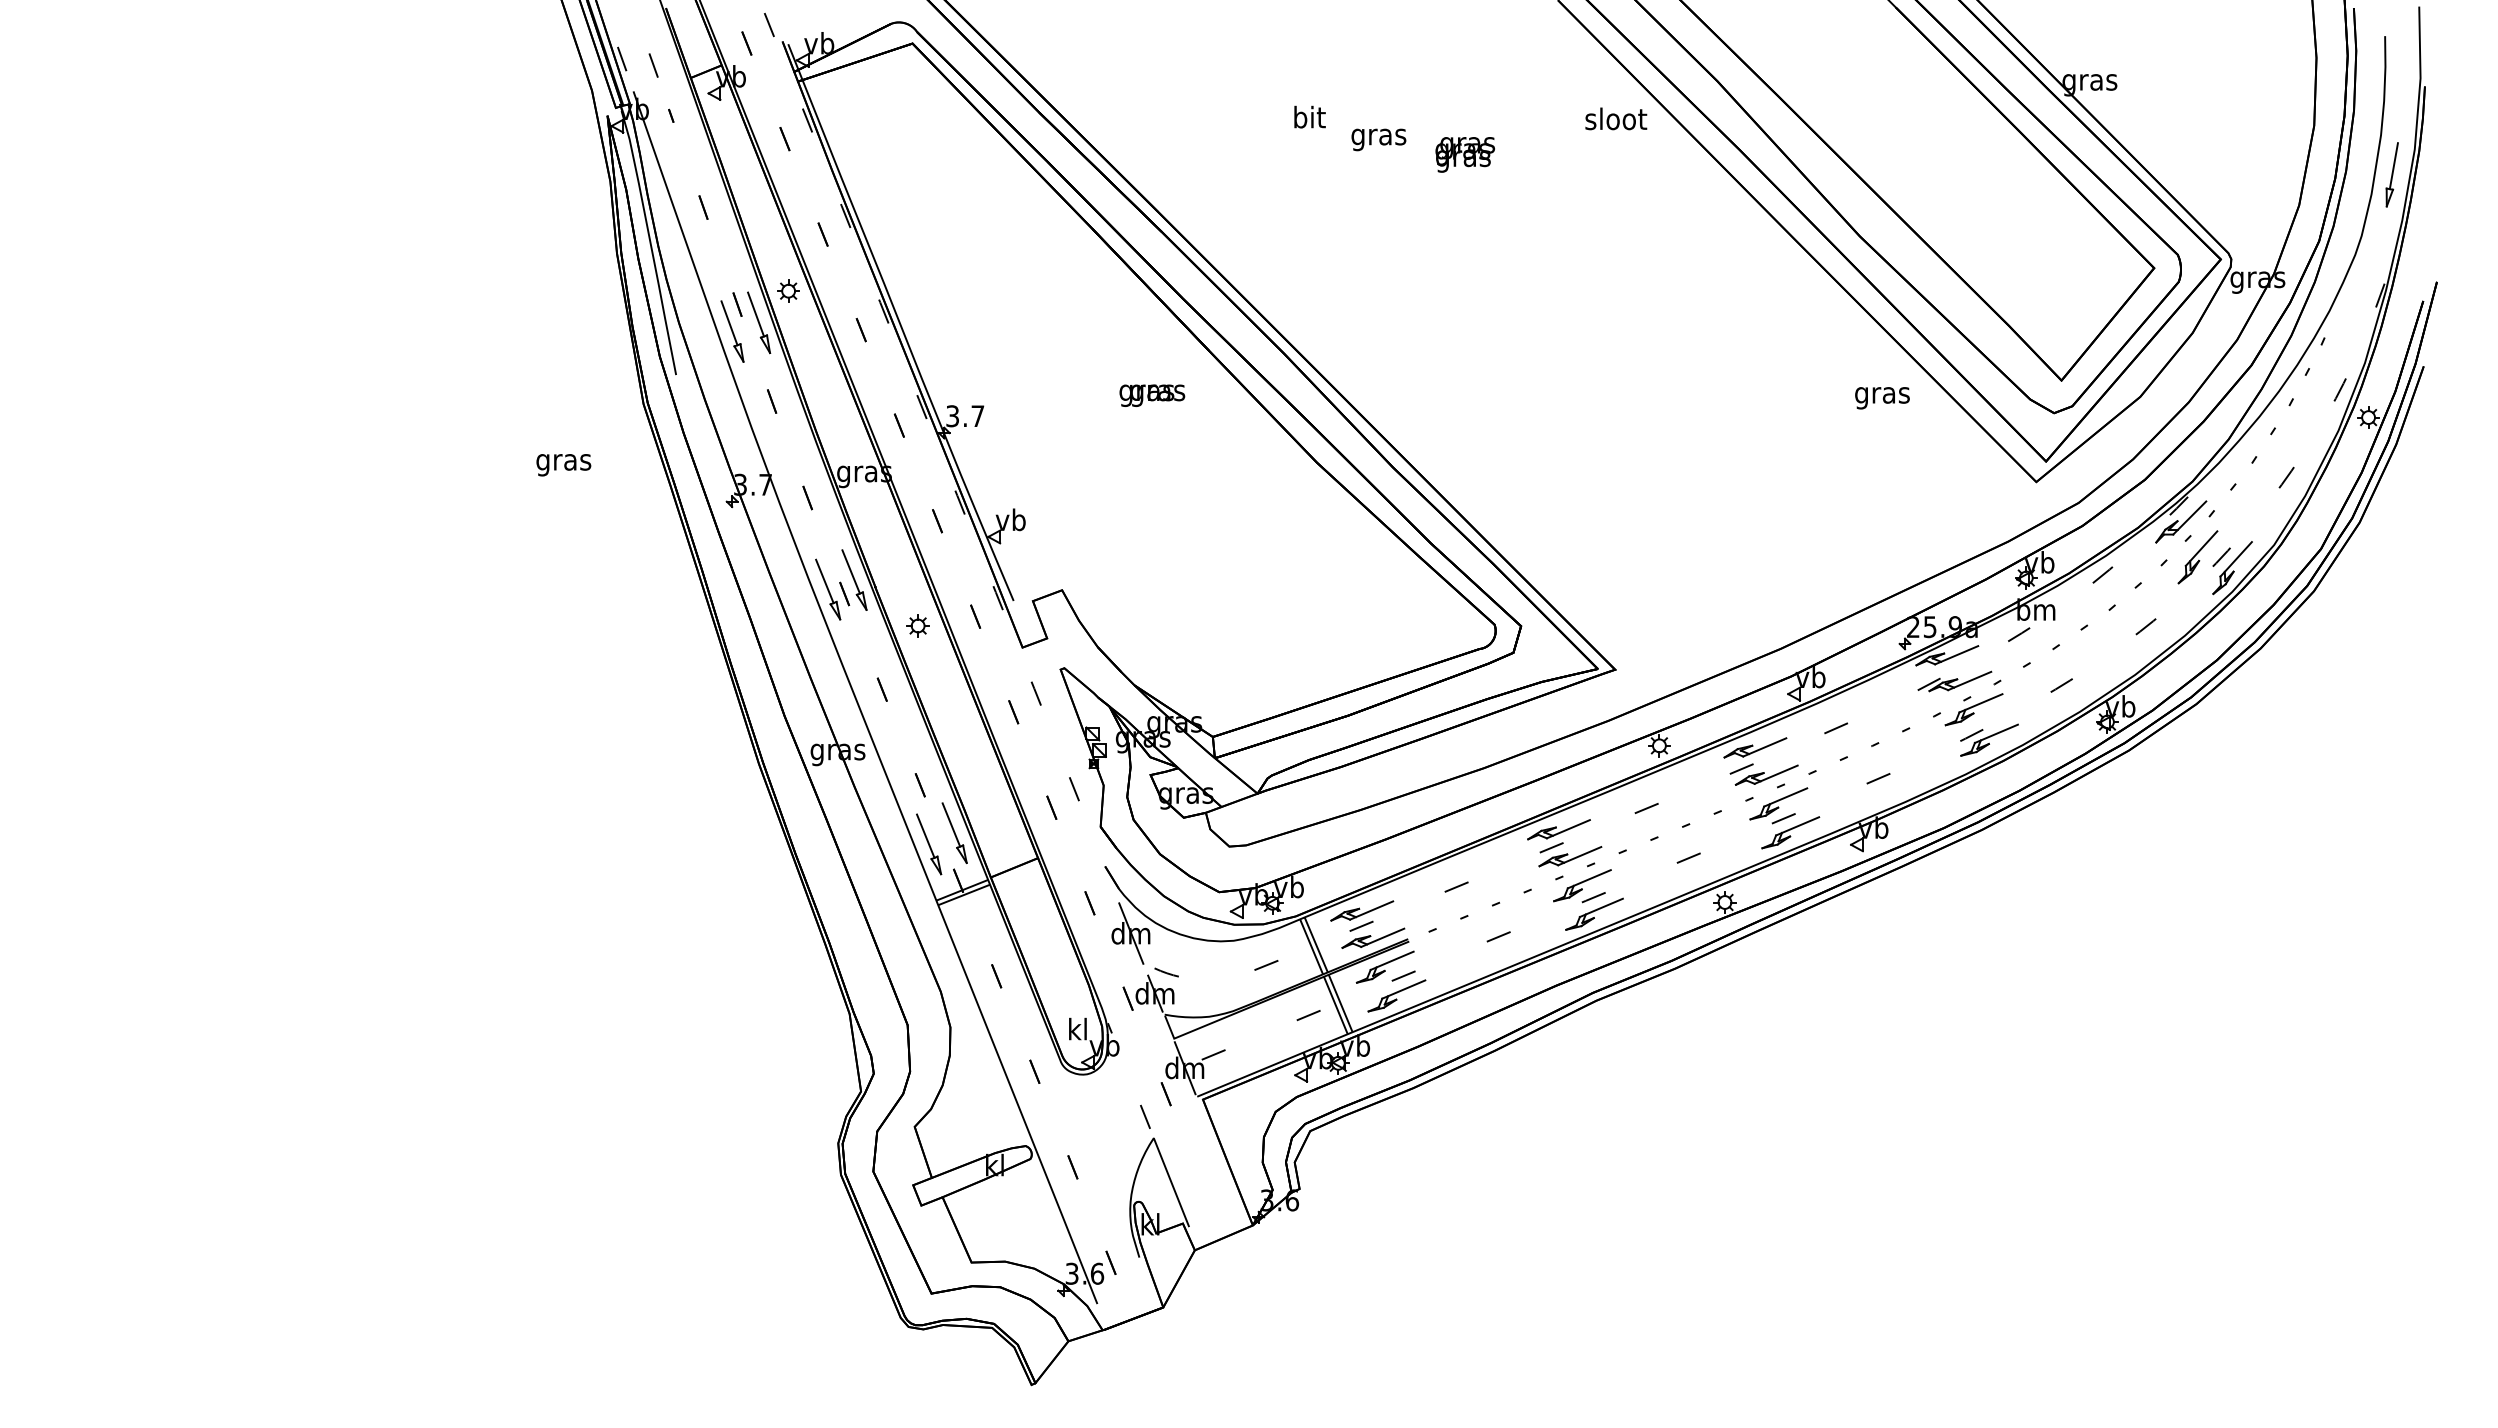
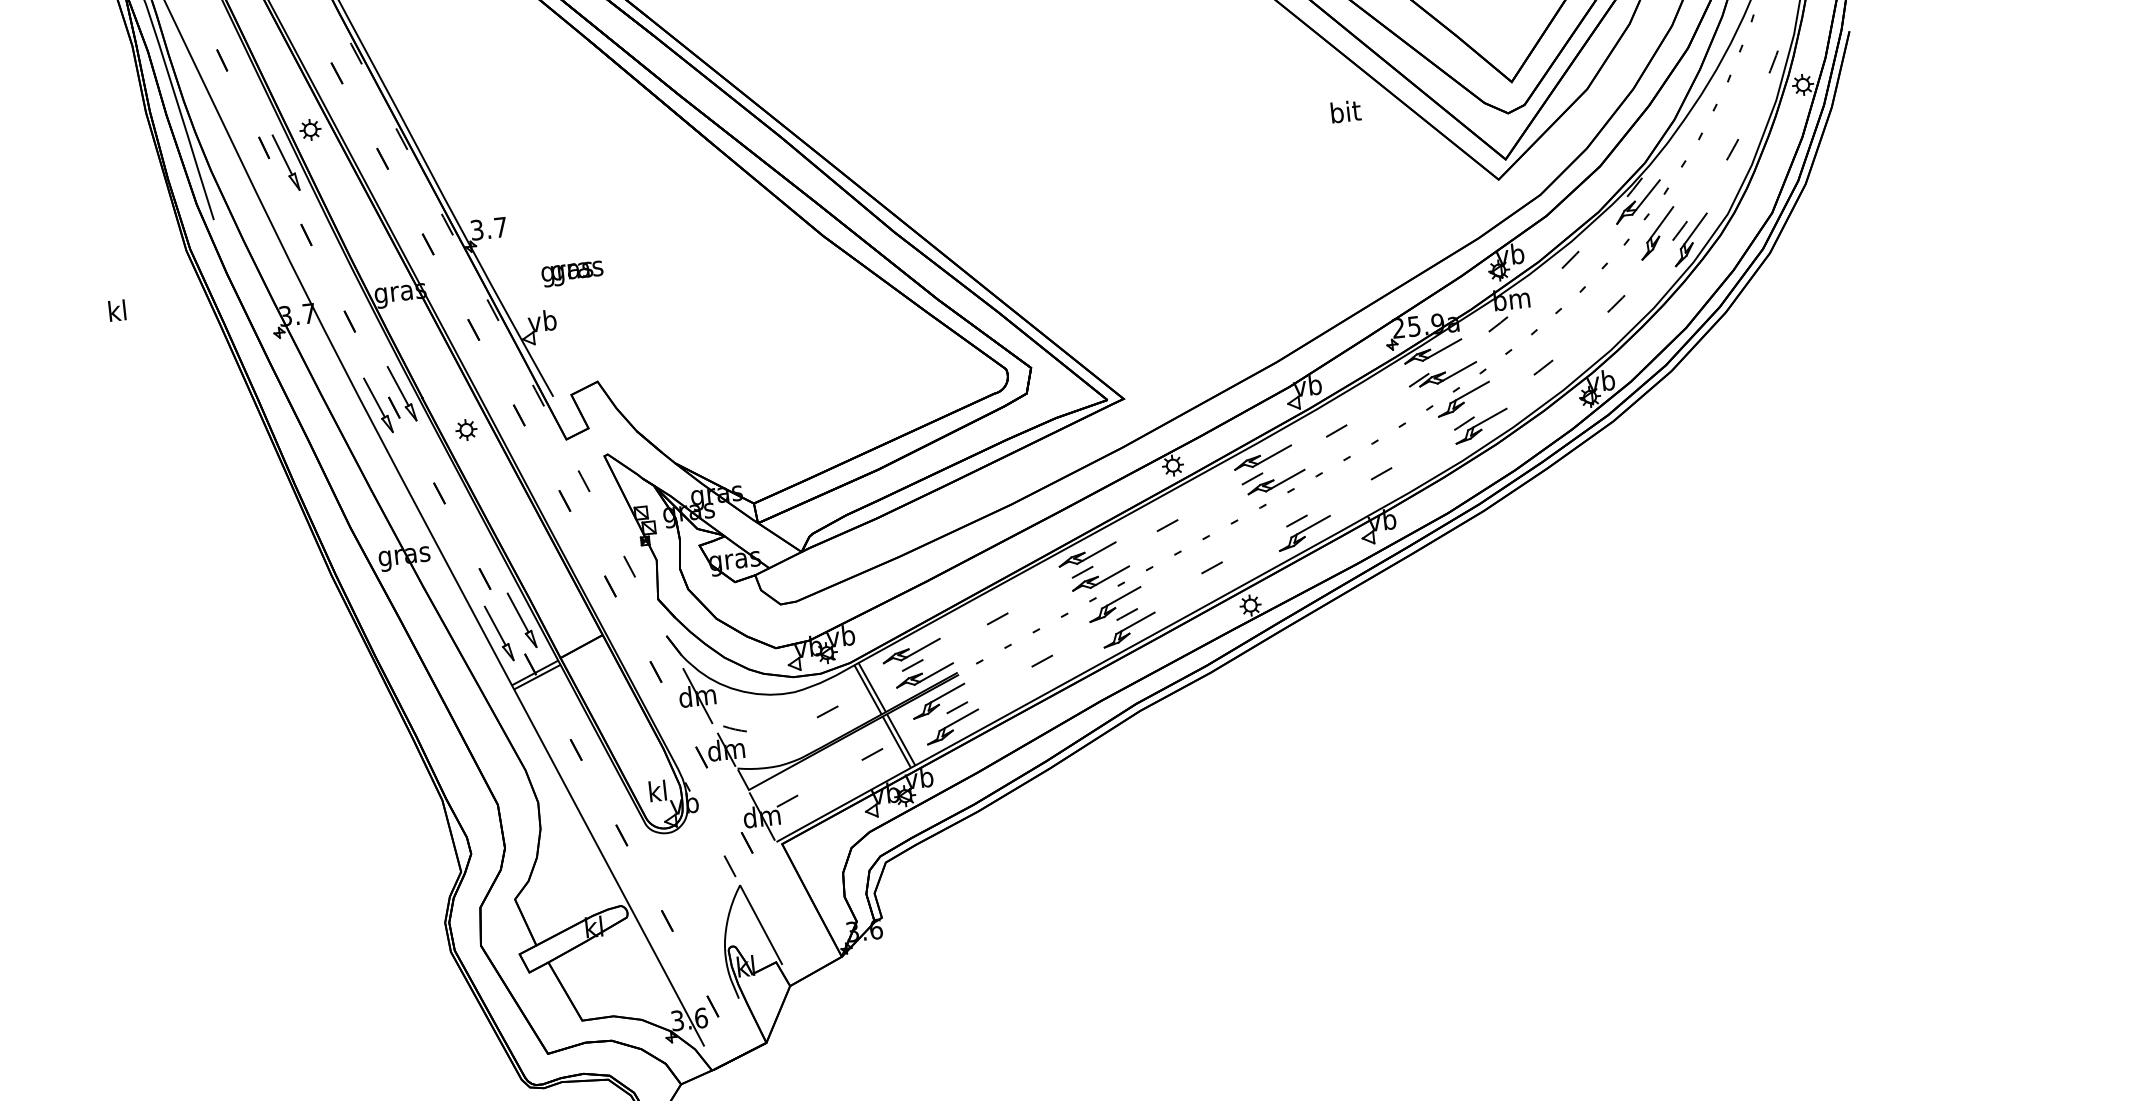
part: (732, 331) -> (262, 173), removed
text: (1152, 395) -> (572, 273), moved
text: (1882, 395) -> (1345, 114), gras -> bit
text: (563, 462) -> (117, 313), gras -> kl
part: (1778, 803) -> (1290, 507), removed

